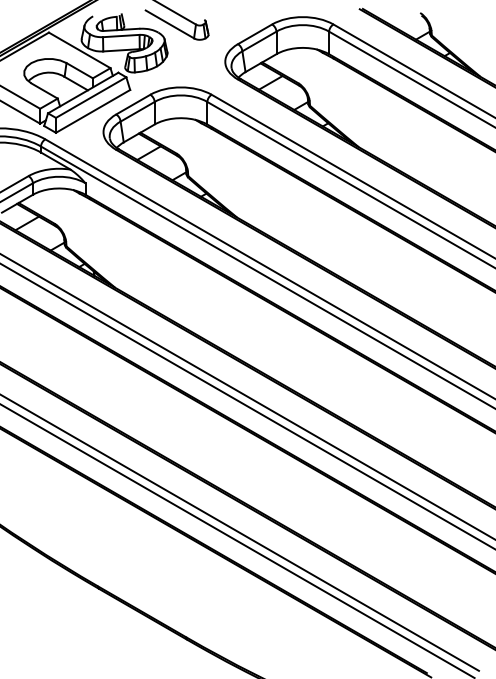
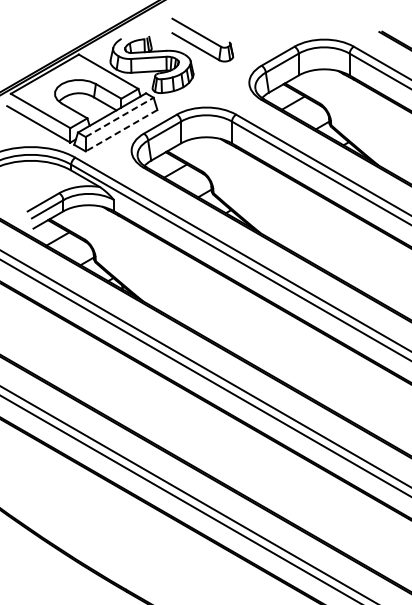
line: (91, 97) -> (120, 117), solid -> dashed
line: (93, 111) -> (121, 130), solid -> dashed

